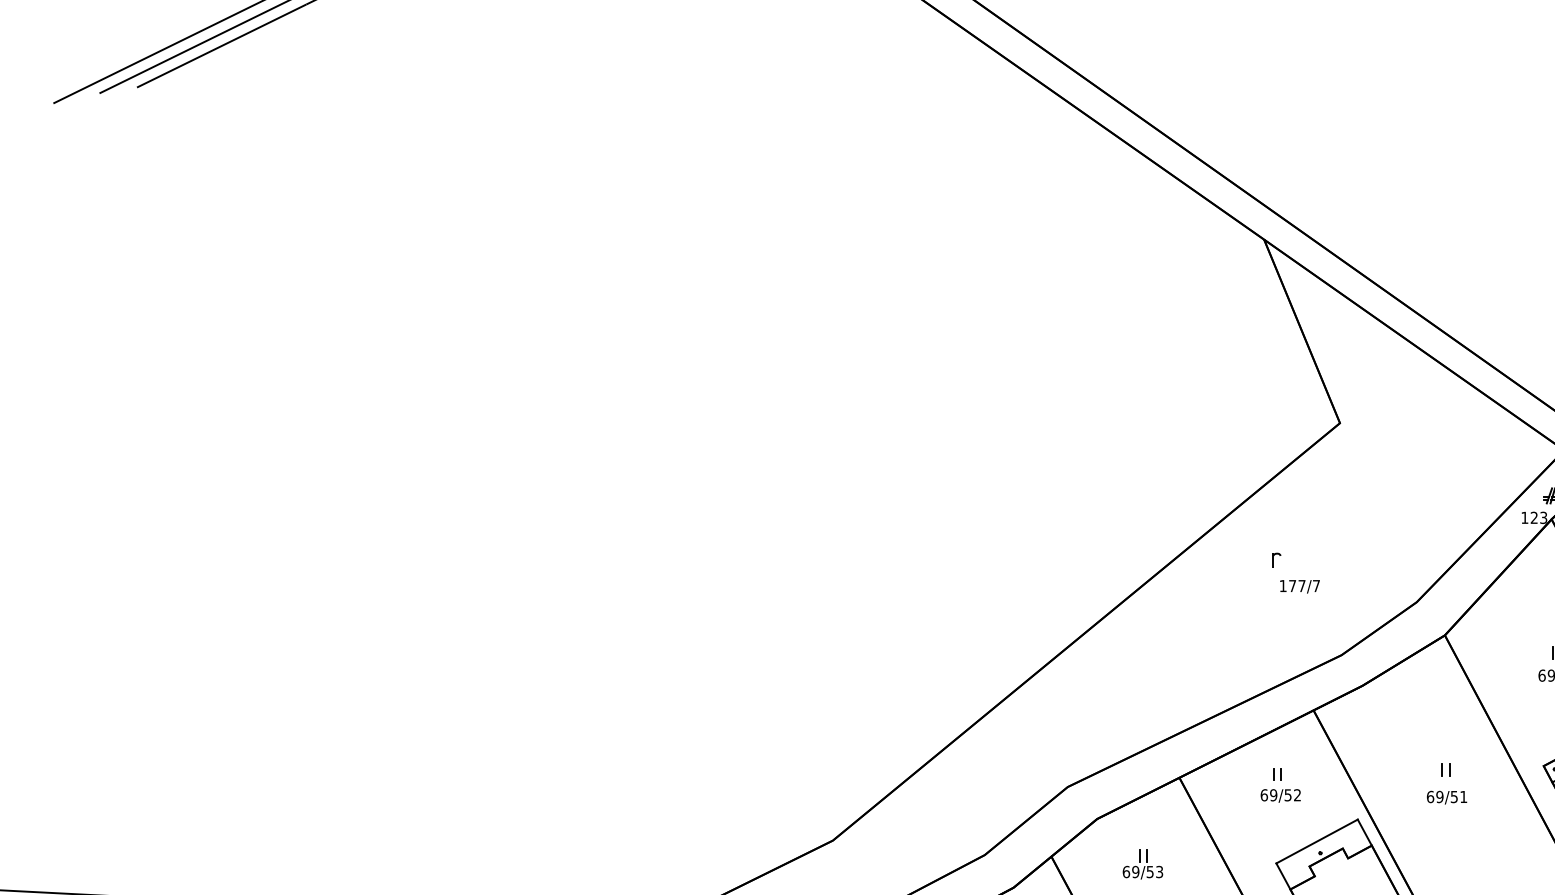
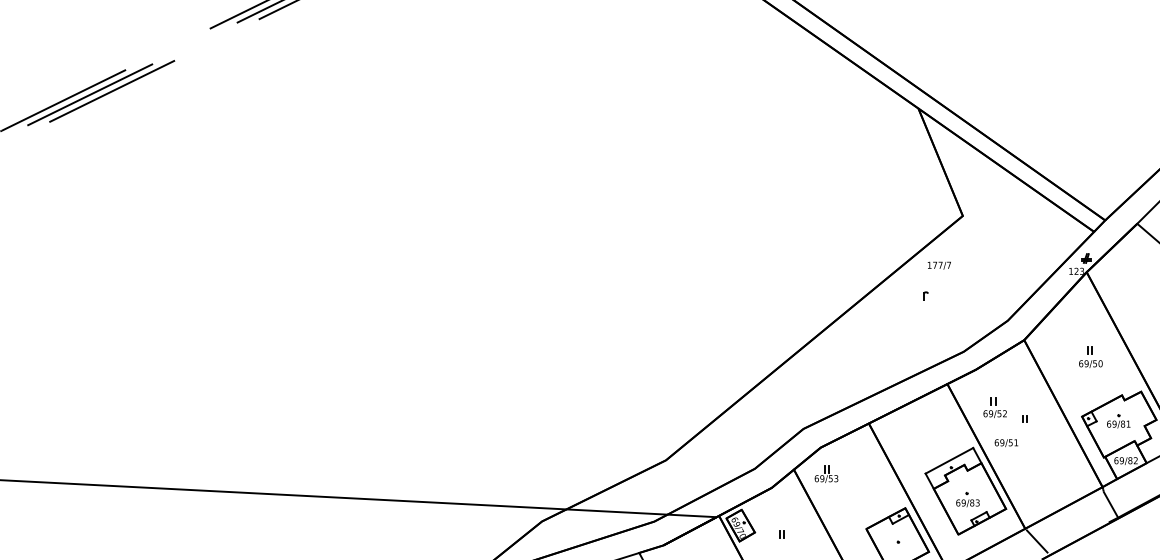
text: (1298, 586) -> (938, 265), moved
part: (1279, 784) -> (994, 407), moved
text: (1447, 798) -> (1006, 443), moved
part: (1142, 863) -> (826, 473), moved

